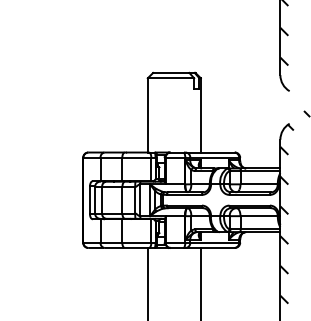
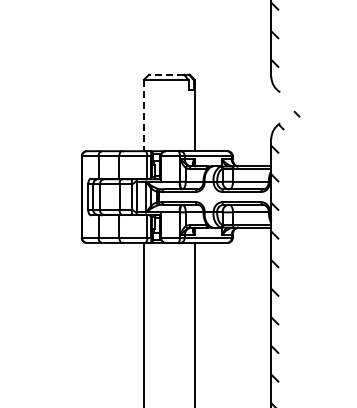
line: (171, 72) -> (166, 74), solid -> dashed
line: (147, 115) -> (143, 115), solid -> dashed

